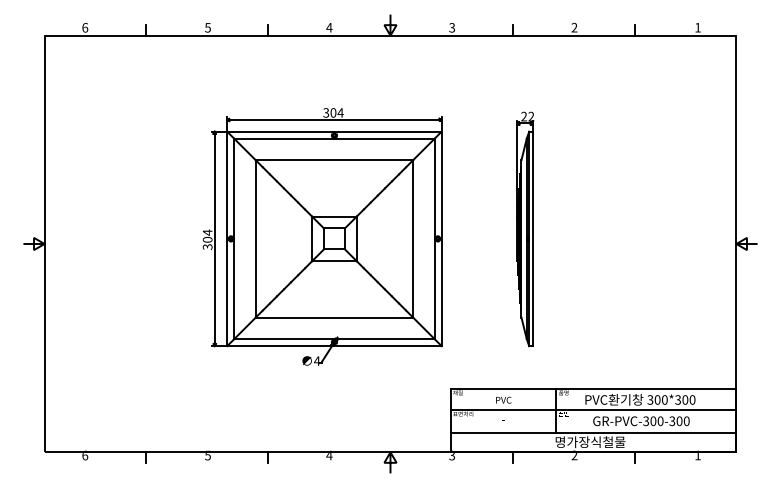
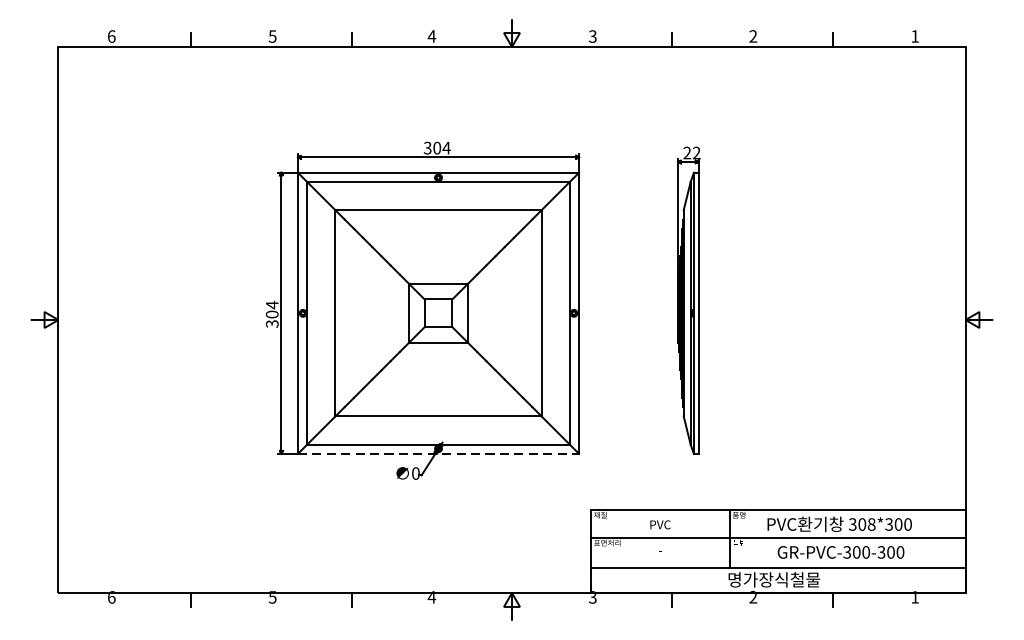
line: (334, 346) -> (438, 454), solid -> dashed
text: (317, 360) -> (416, 472), 4 -> 0
text: (664, 399) -> (871, 523), 300*300 -> 308*300

